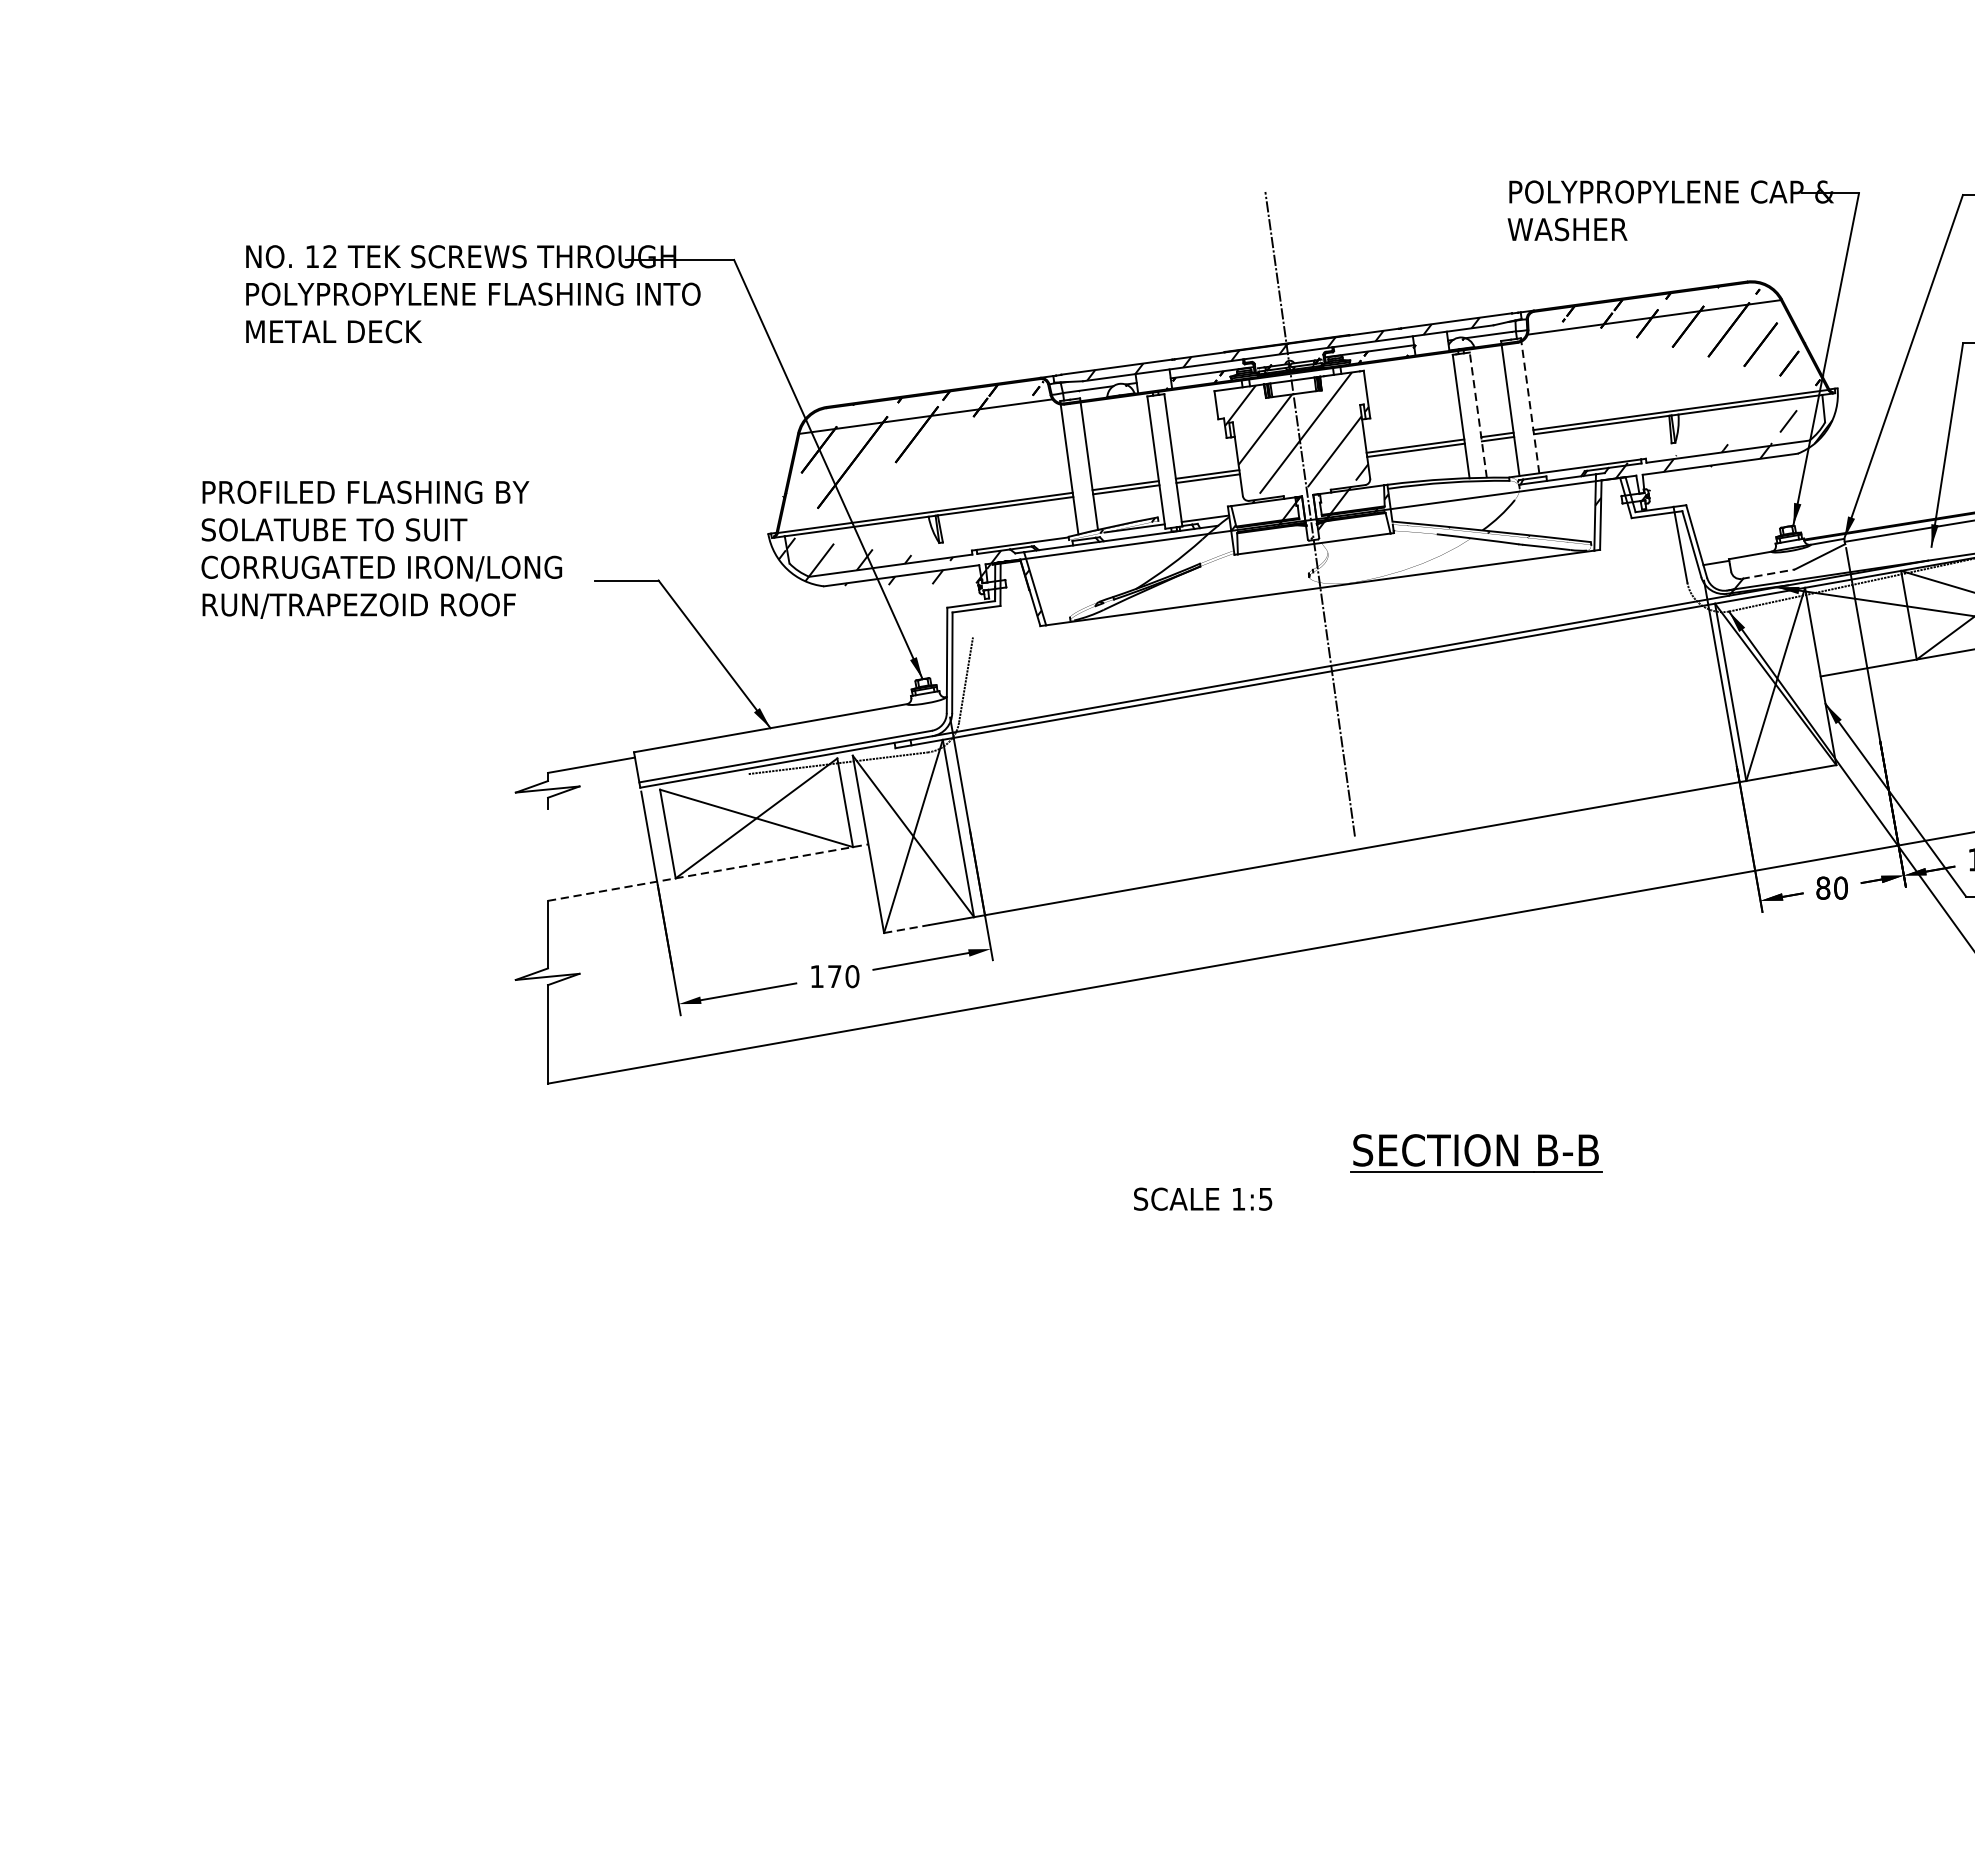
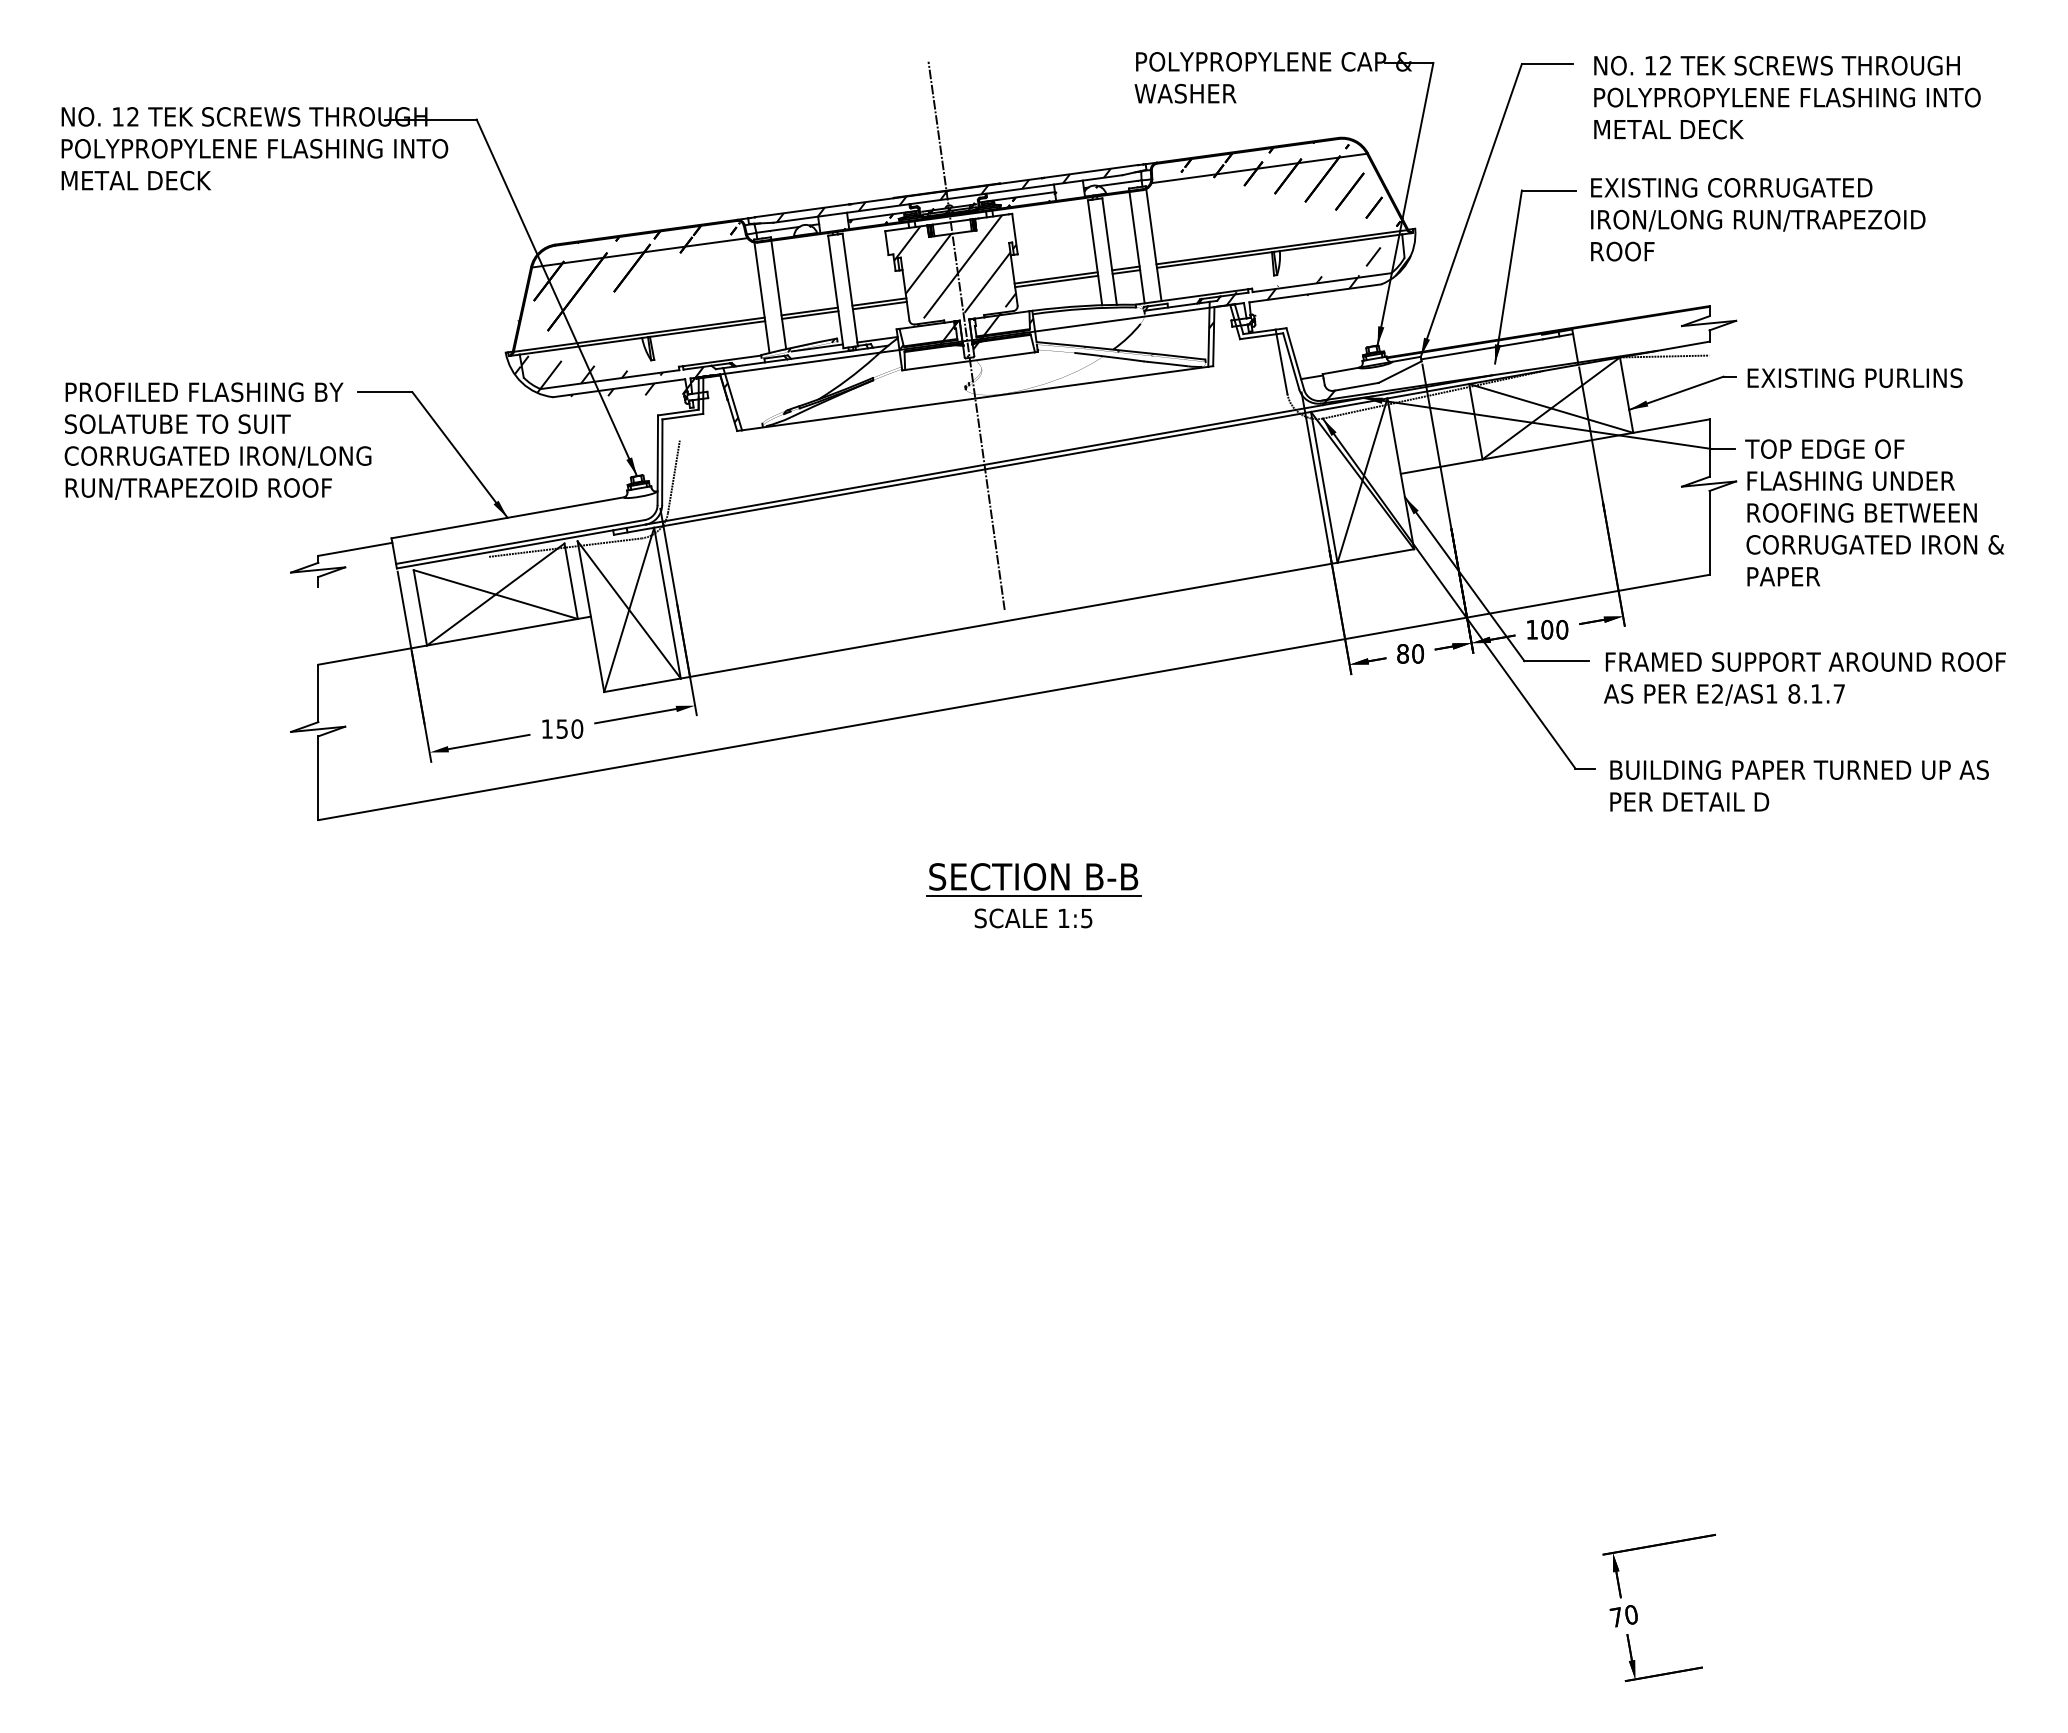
line: (1529, 406) -> (1153, 244), dashed -> solid
line: (1478, 415) -> (1109, 251), dashed -> solid
text: (381, 549) -> (217, 440), moved
line: (1768, 573) -> (1356, 386), dashed -> solid
line: (709, 872) -> (455, 640), dashed -> solid
line: (906, 928) -> (623, 688), dashed -> solid
text: (833, 975) -> (561, 728), 170 -> 150
part: (1475, 1153) -> (1033, 879), moved
text: (1203, 1199) -> (1033, 918), moved

